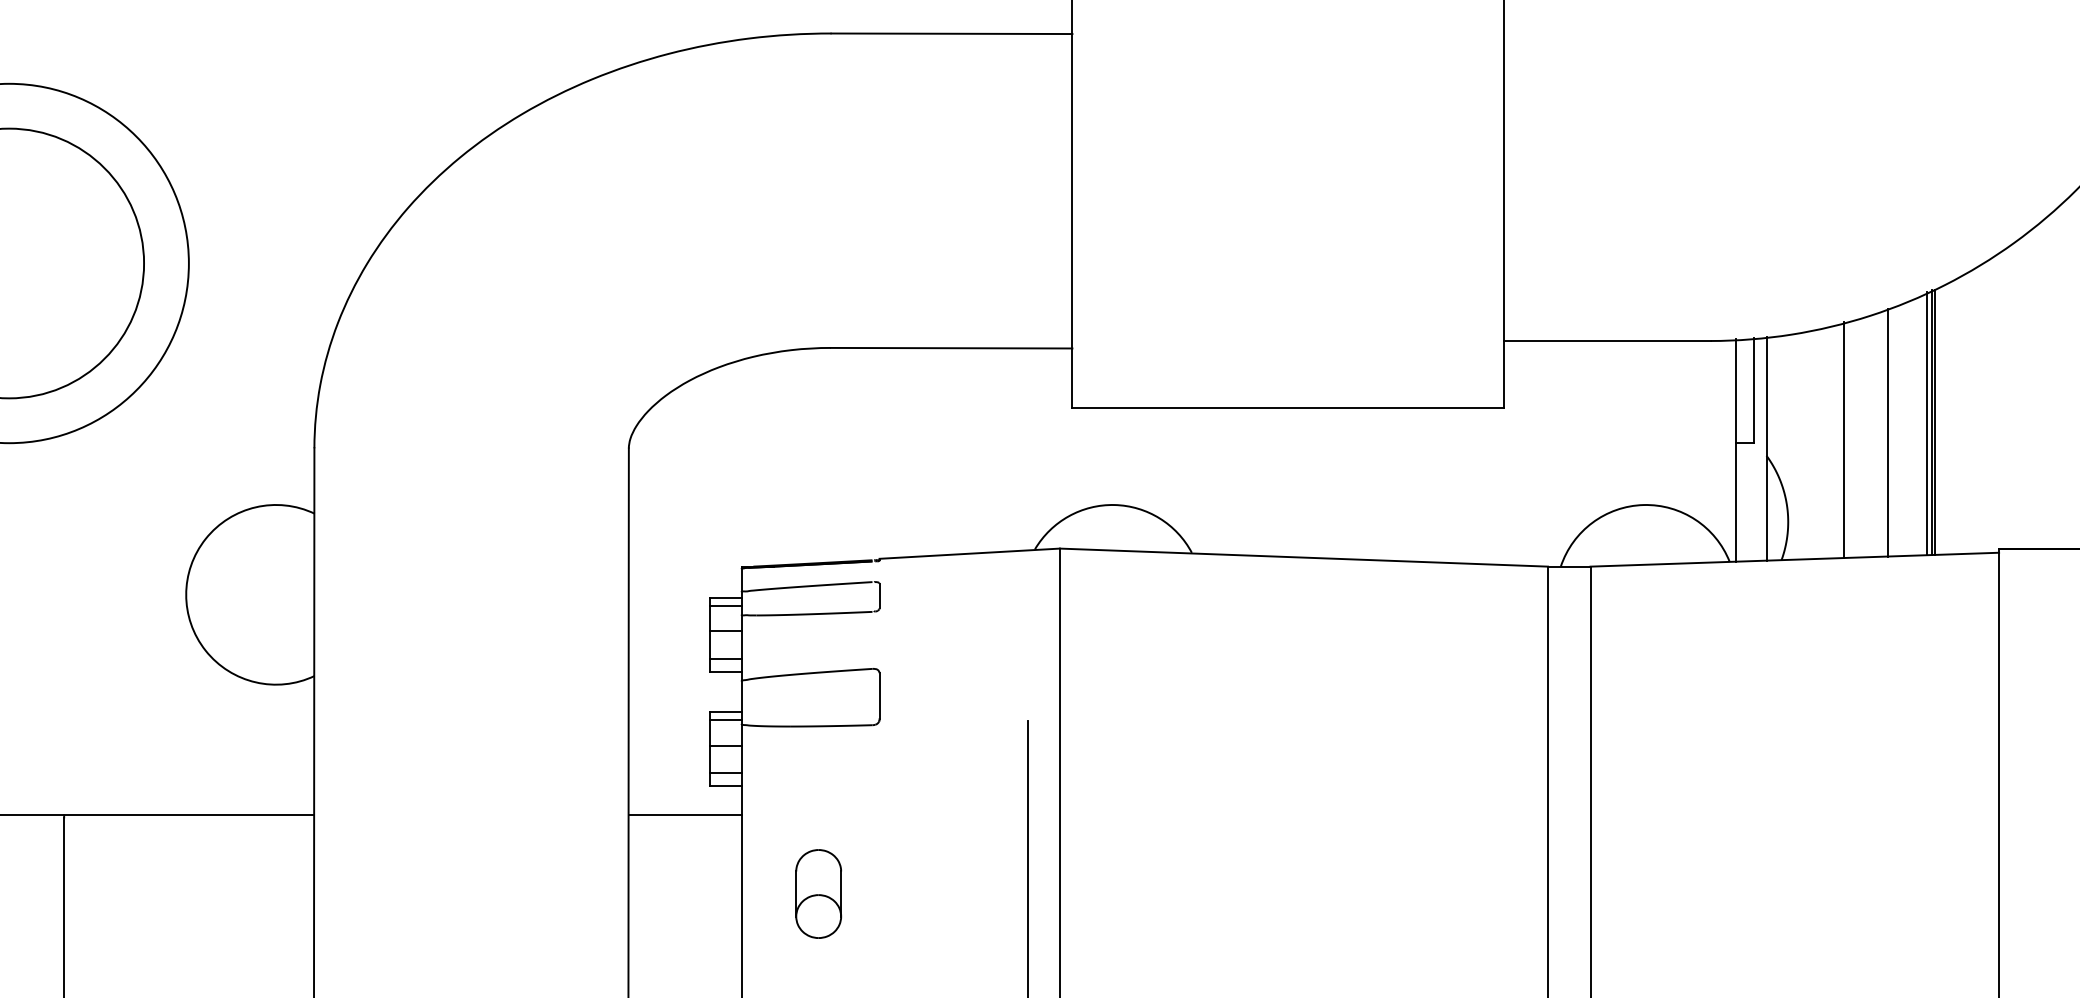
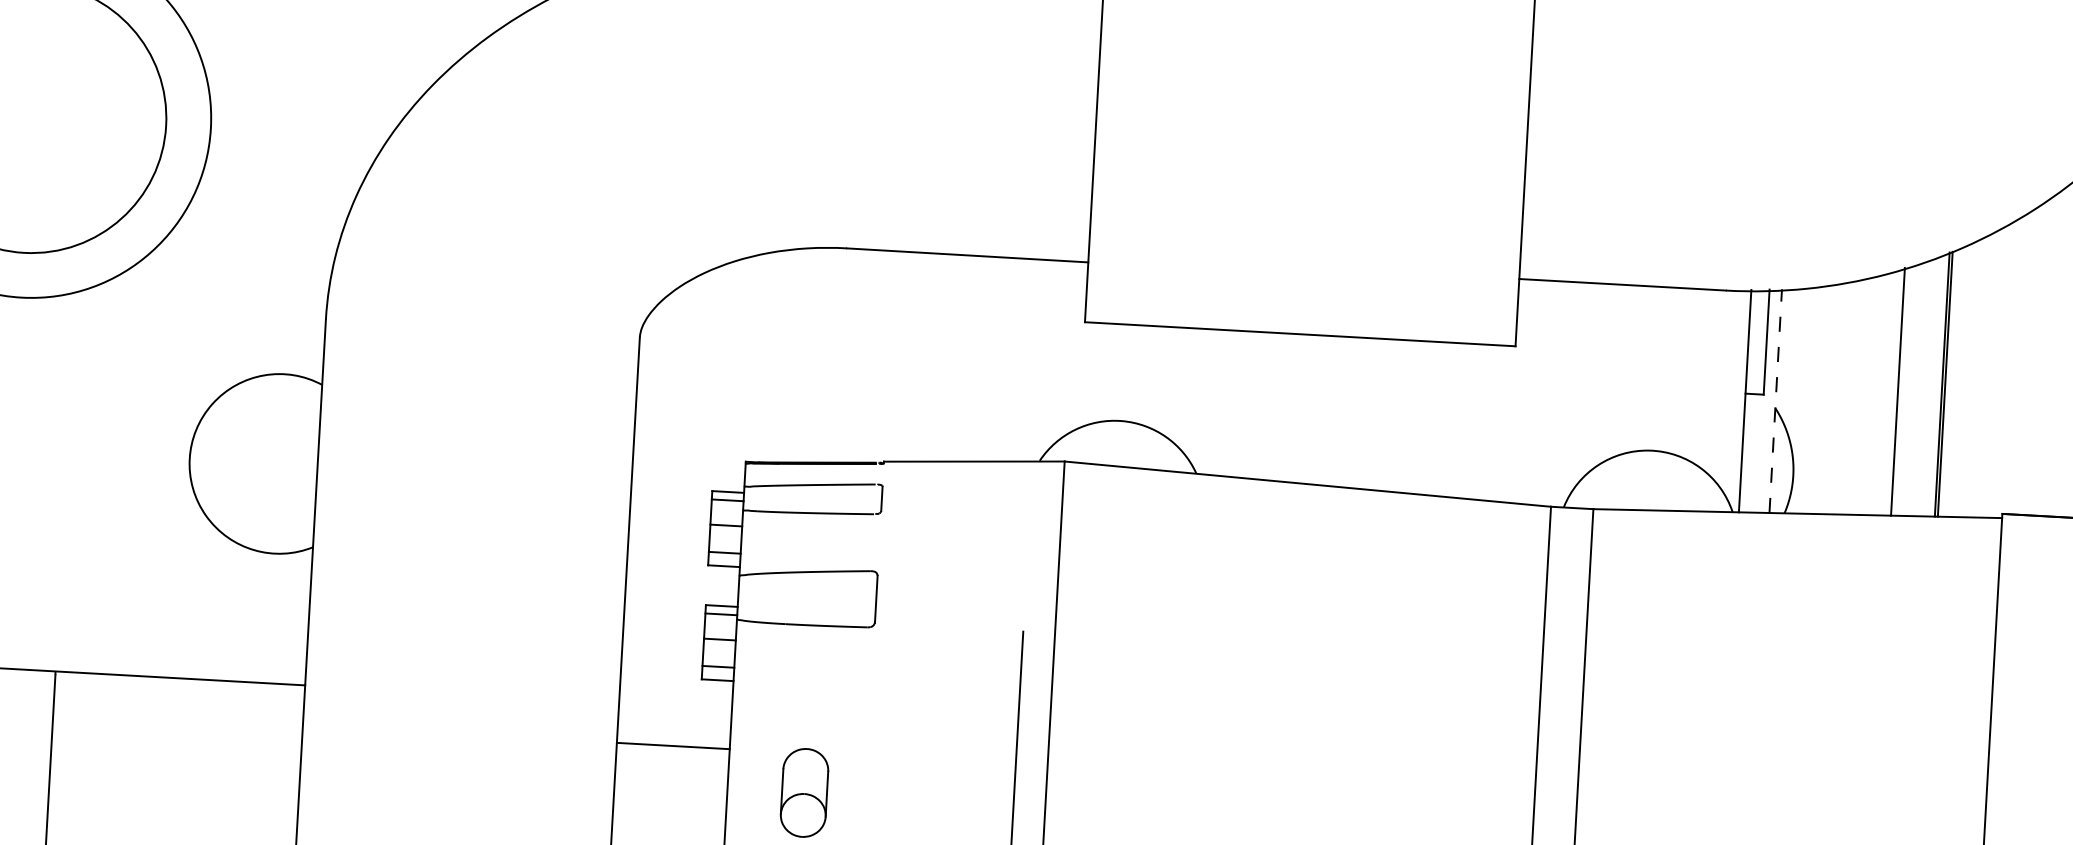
line: (1927, 423) -> (1937, 385), removed
line: (1843, 440) -> (1853, 397), removed
line: (1766, 448) -> (1775, 401), solid -> dashed
line: (684, 814) -> (672, 745), moved

